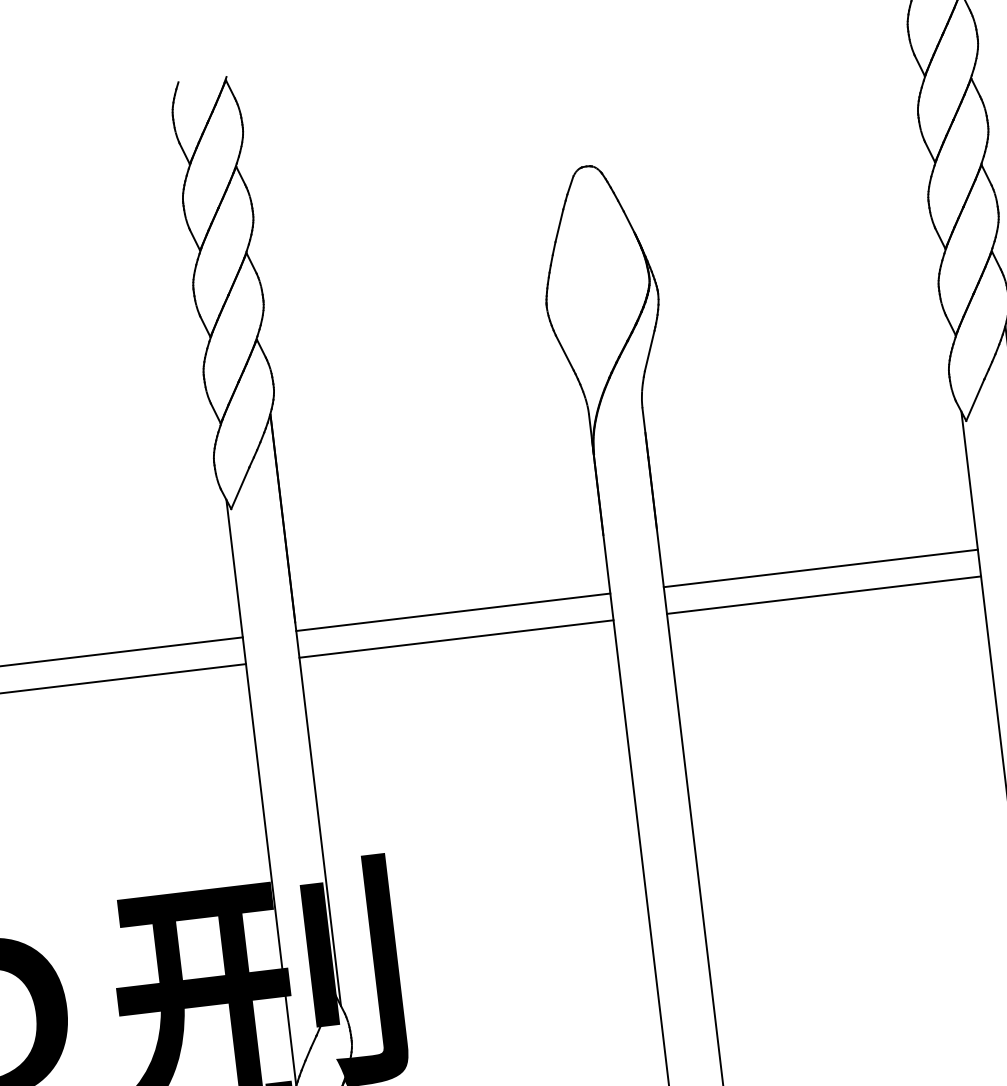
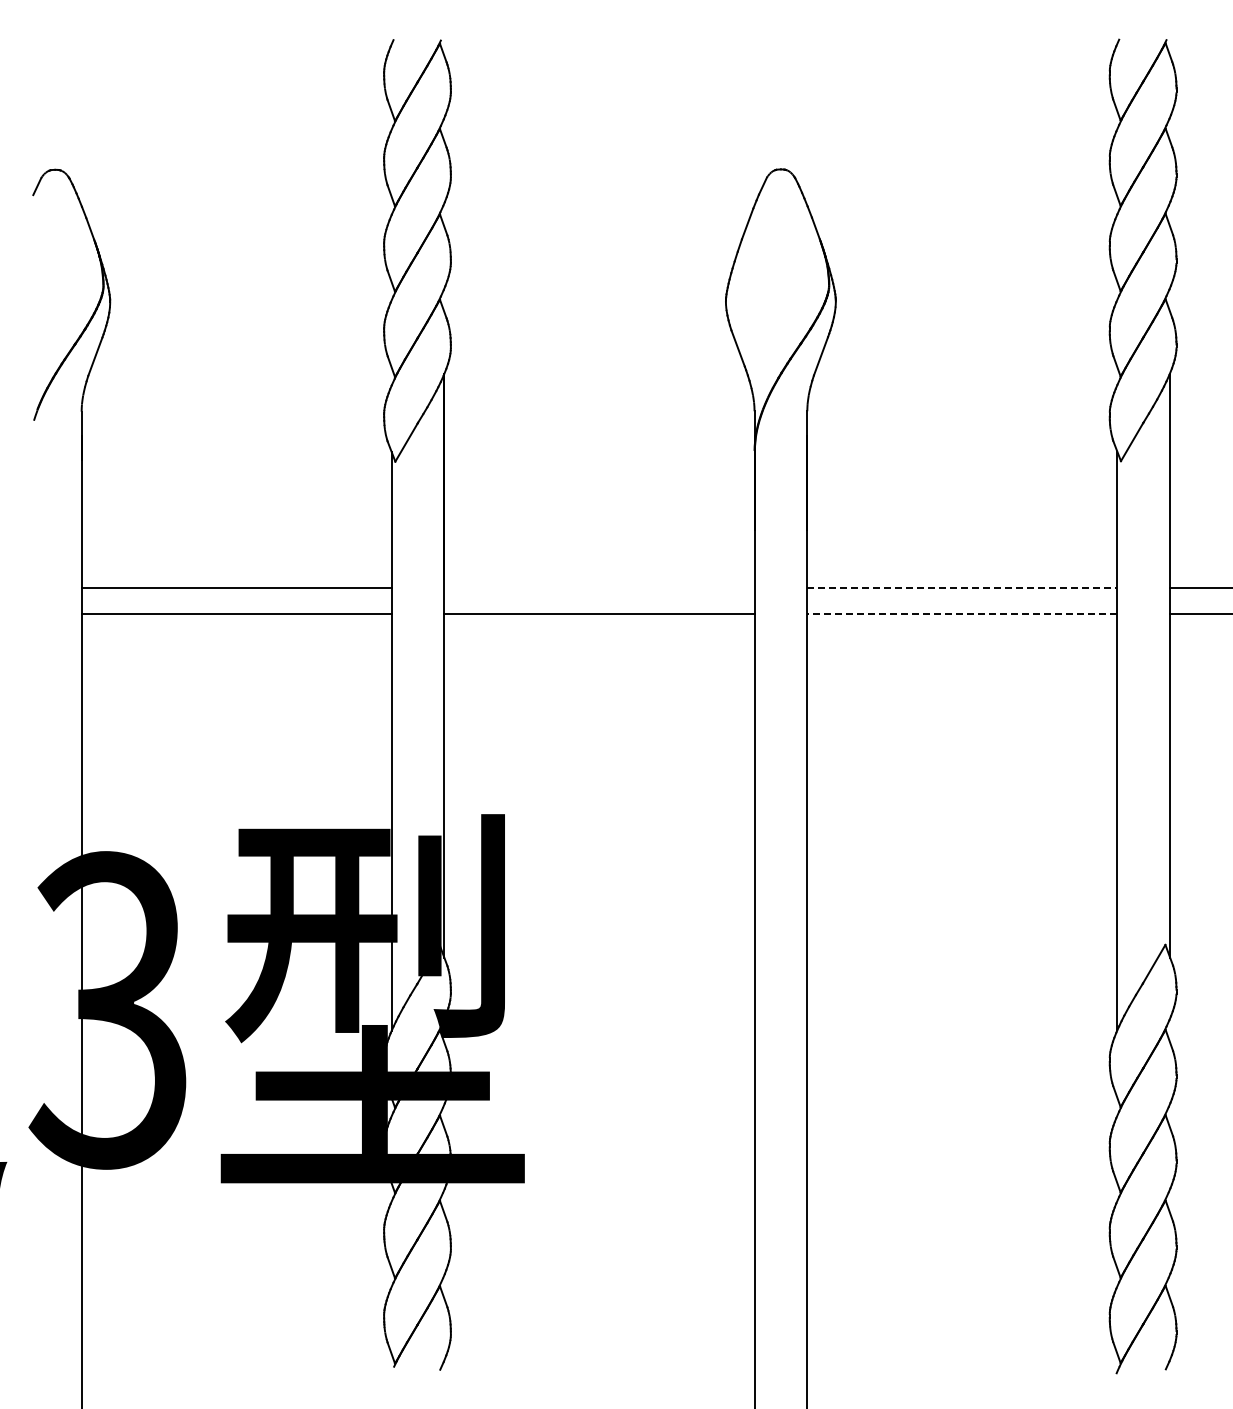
line: (820, 568) -> (962, 587), solid -> dashed
line: (823, 595) -> (961, 614), solid -> dashed
line: (453, 611) -> (599, 587), removed

